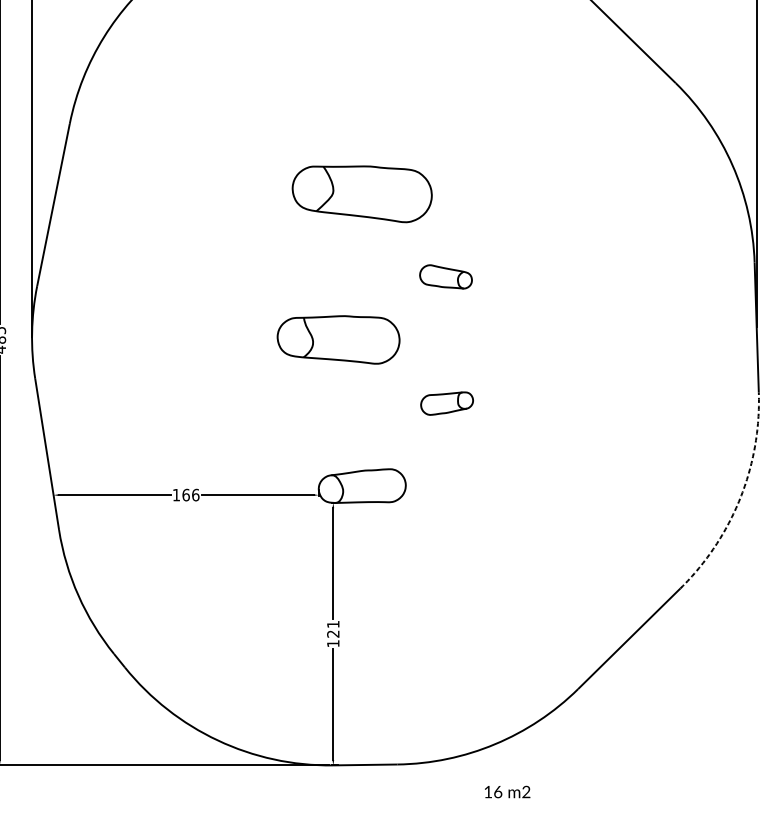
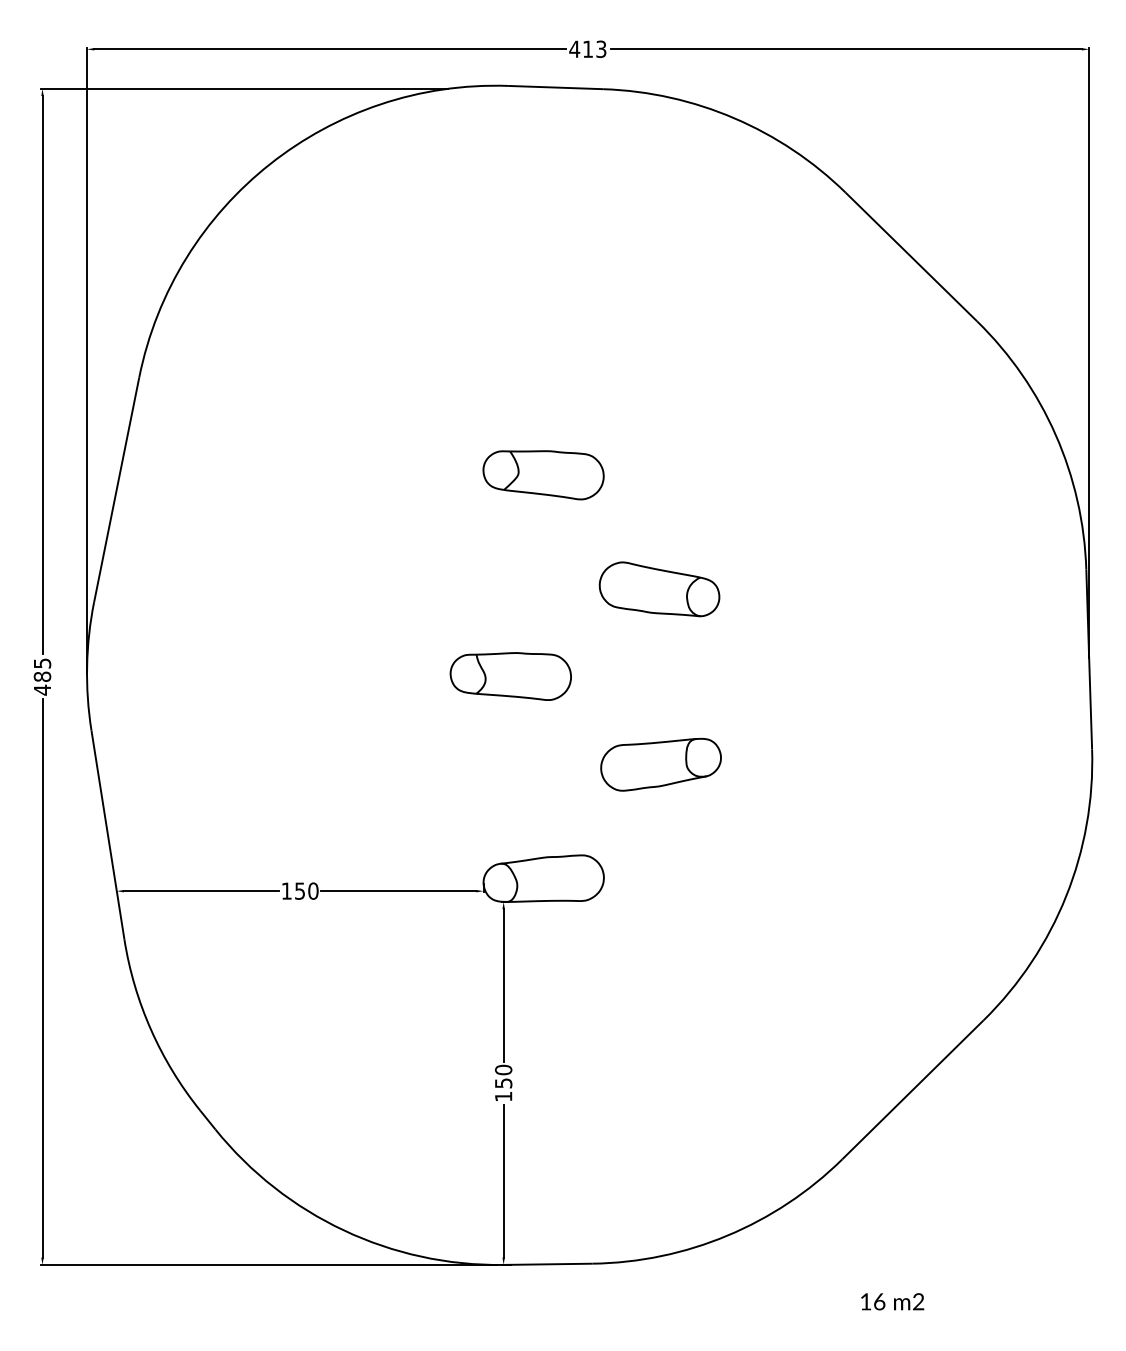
part: (362, 194) -> (543, 475), size x0.62
part: (446, 276) -> (659, 589), size x1.67
part: (338, 339) -> (510, 676), size x0.71
part: (446, 403) -> (660, 764), size x1.67
text: (190, 494) -> (306, 890), 166 -> 150
arc: (740, 498) -> (1066, 896), dashed -> solid
text: (333, 629) -> (503, 1076), 121 -> 150
text: (507, 791) -> (892, 1301), moved

